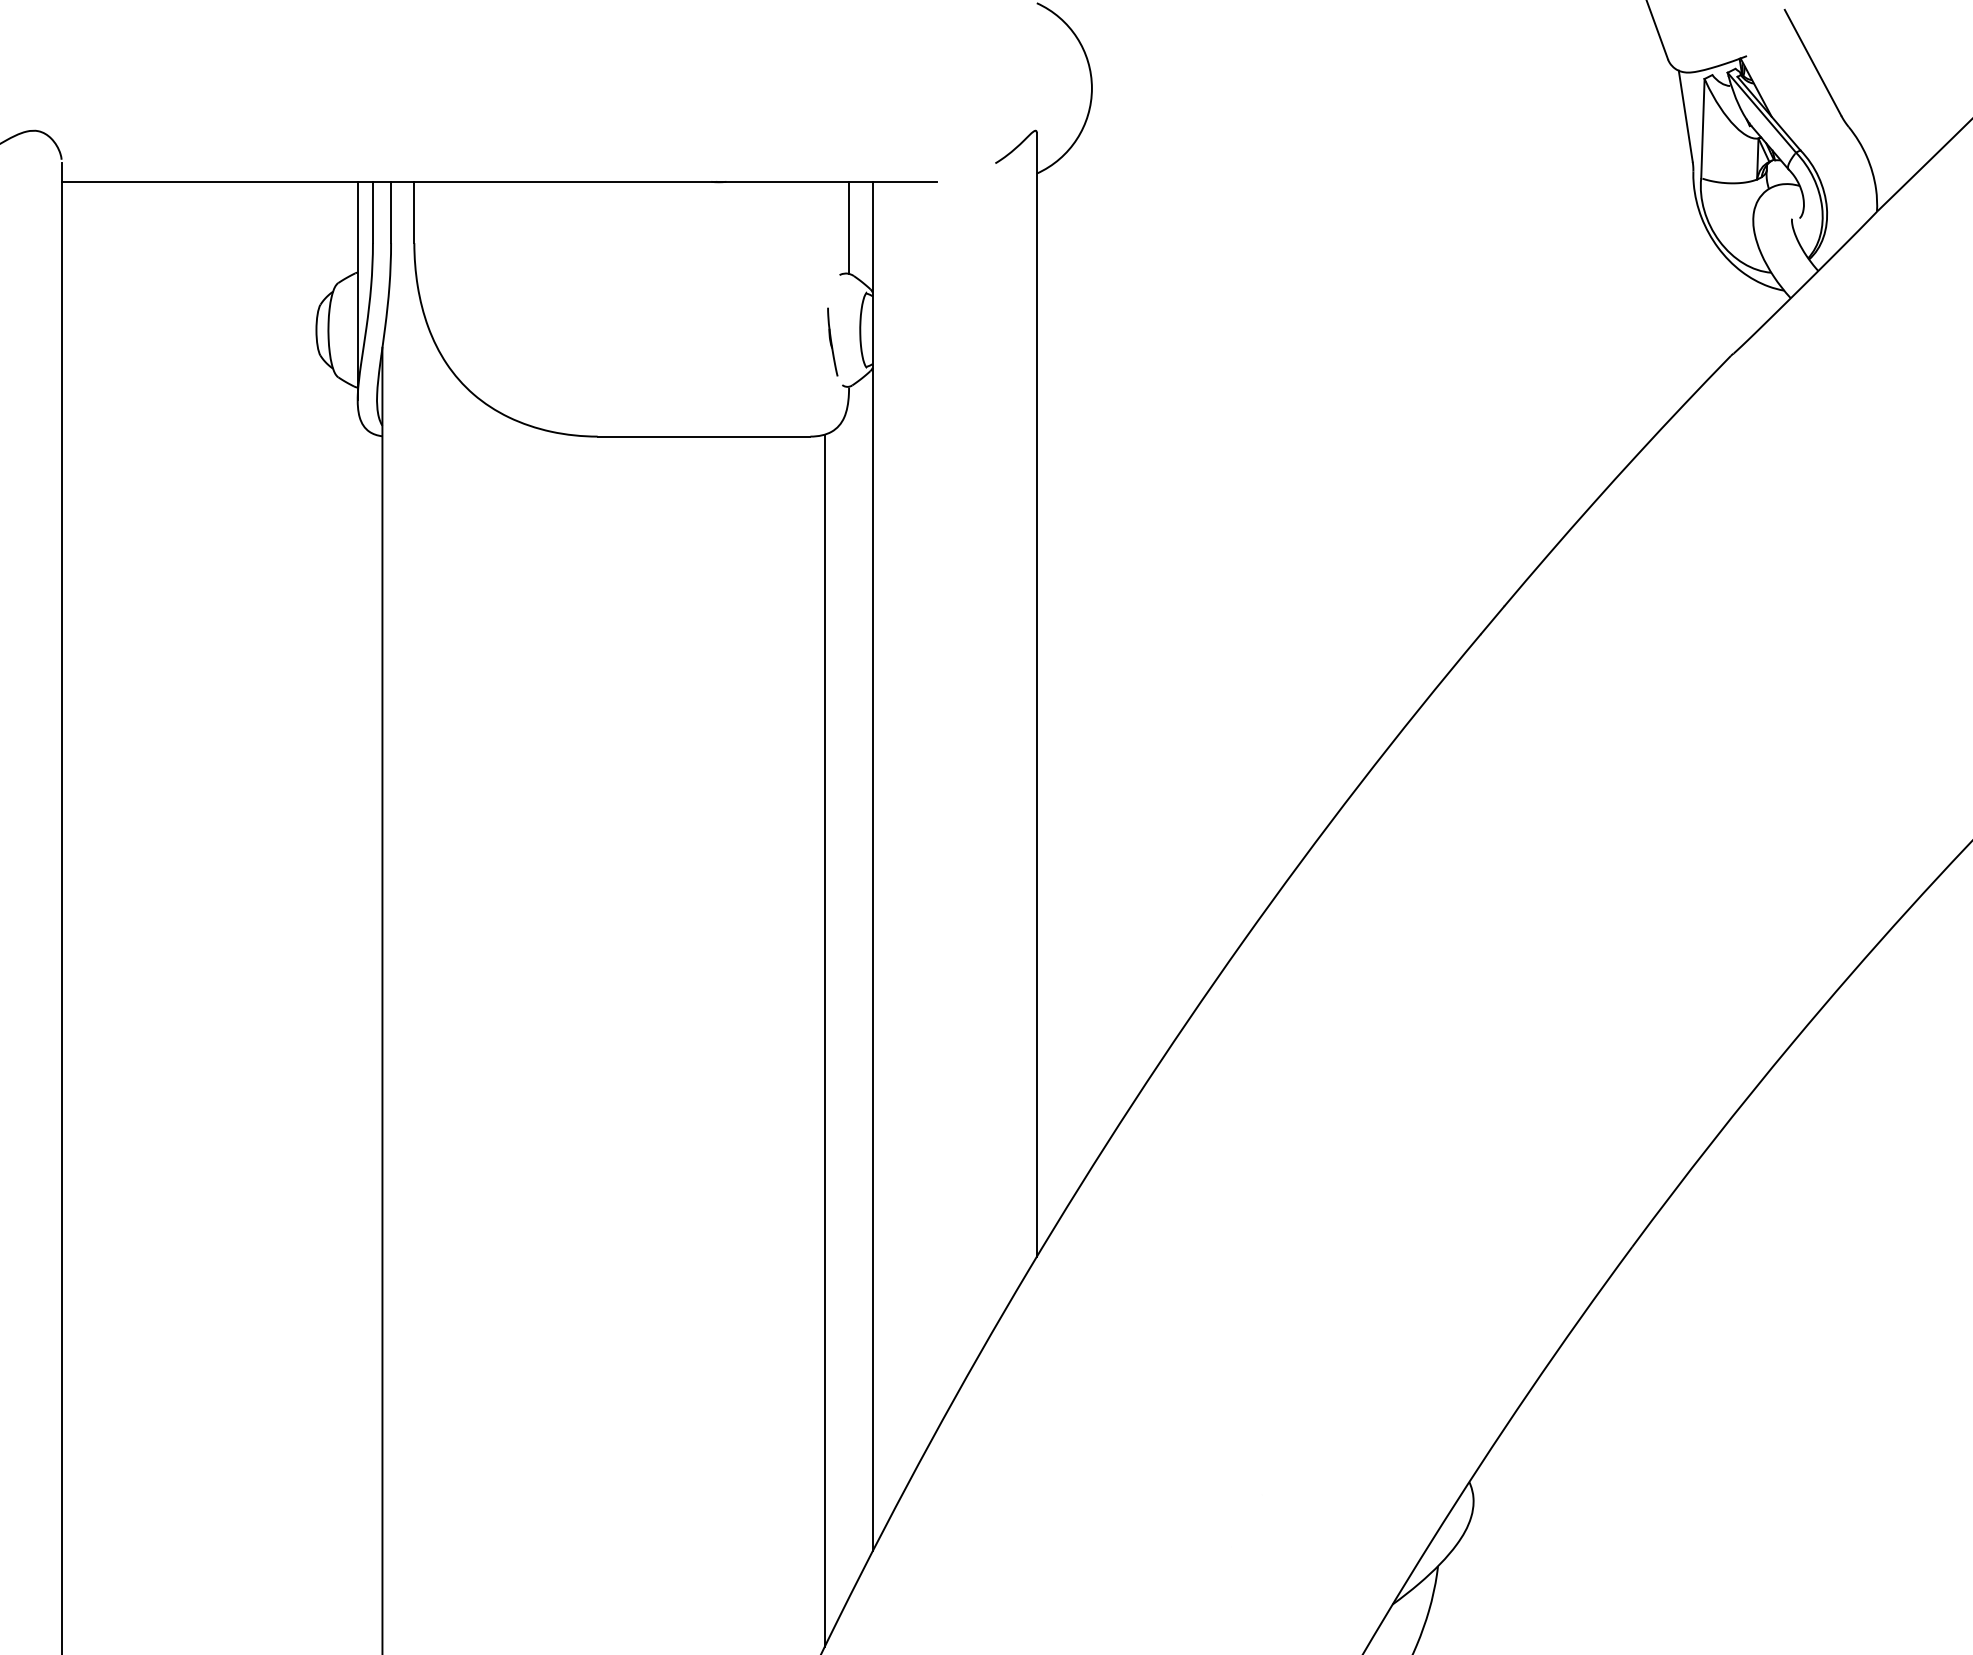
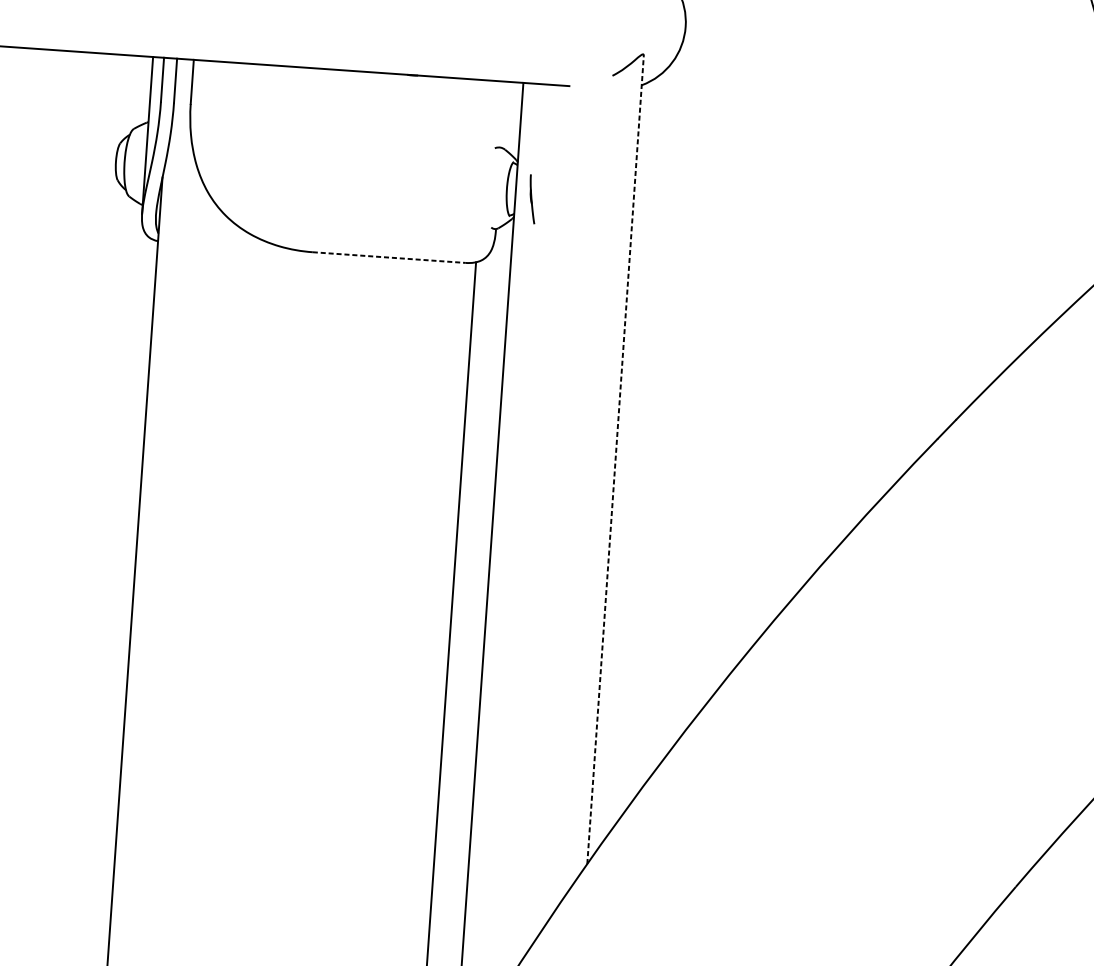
line: (849, 227) -> (504, 114), removed
part: (832, 341) -> (532, 198), moved
line: (704, 436) -> (389, 257), solid -> dashed
line: (1036, 694) -> (615, 459), solid -> dashed

